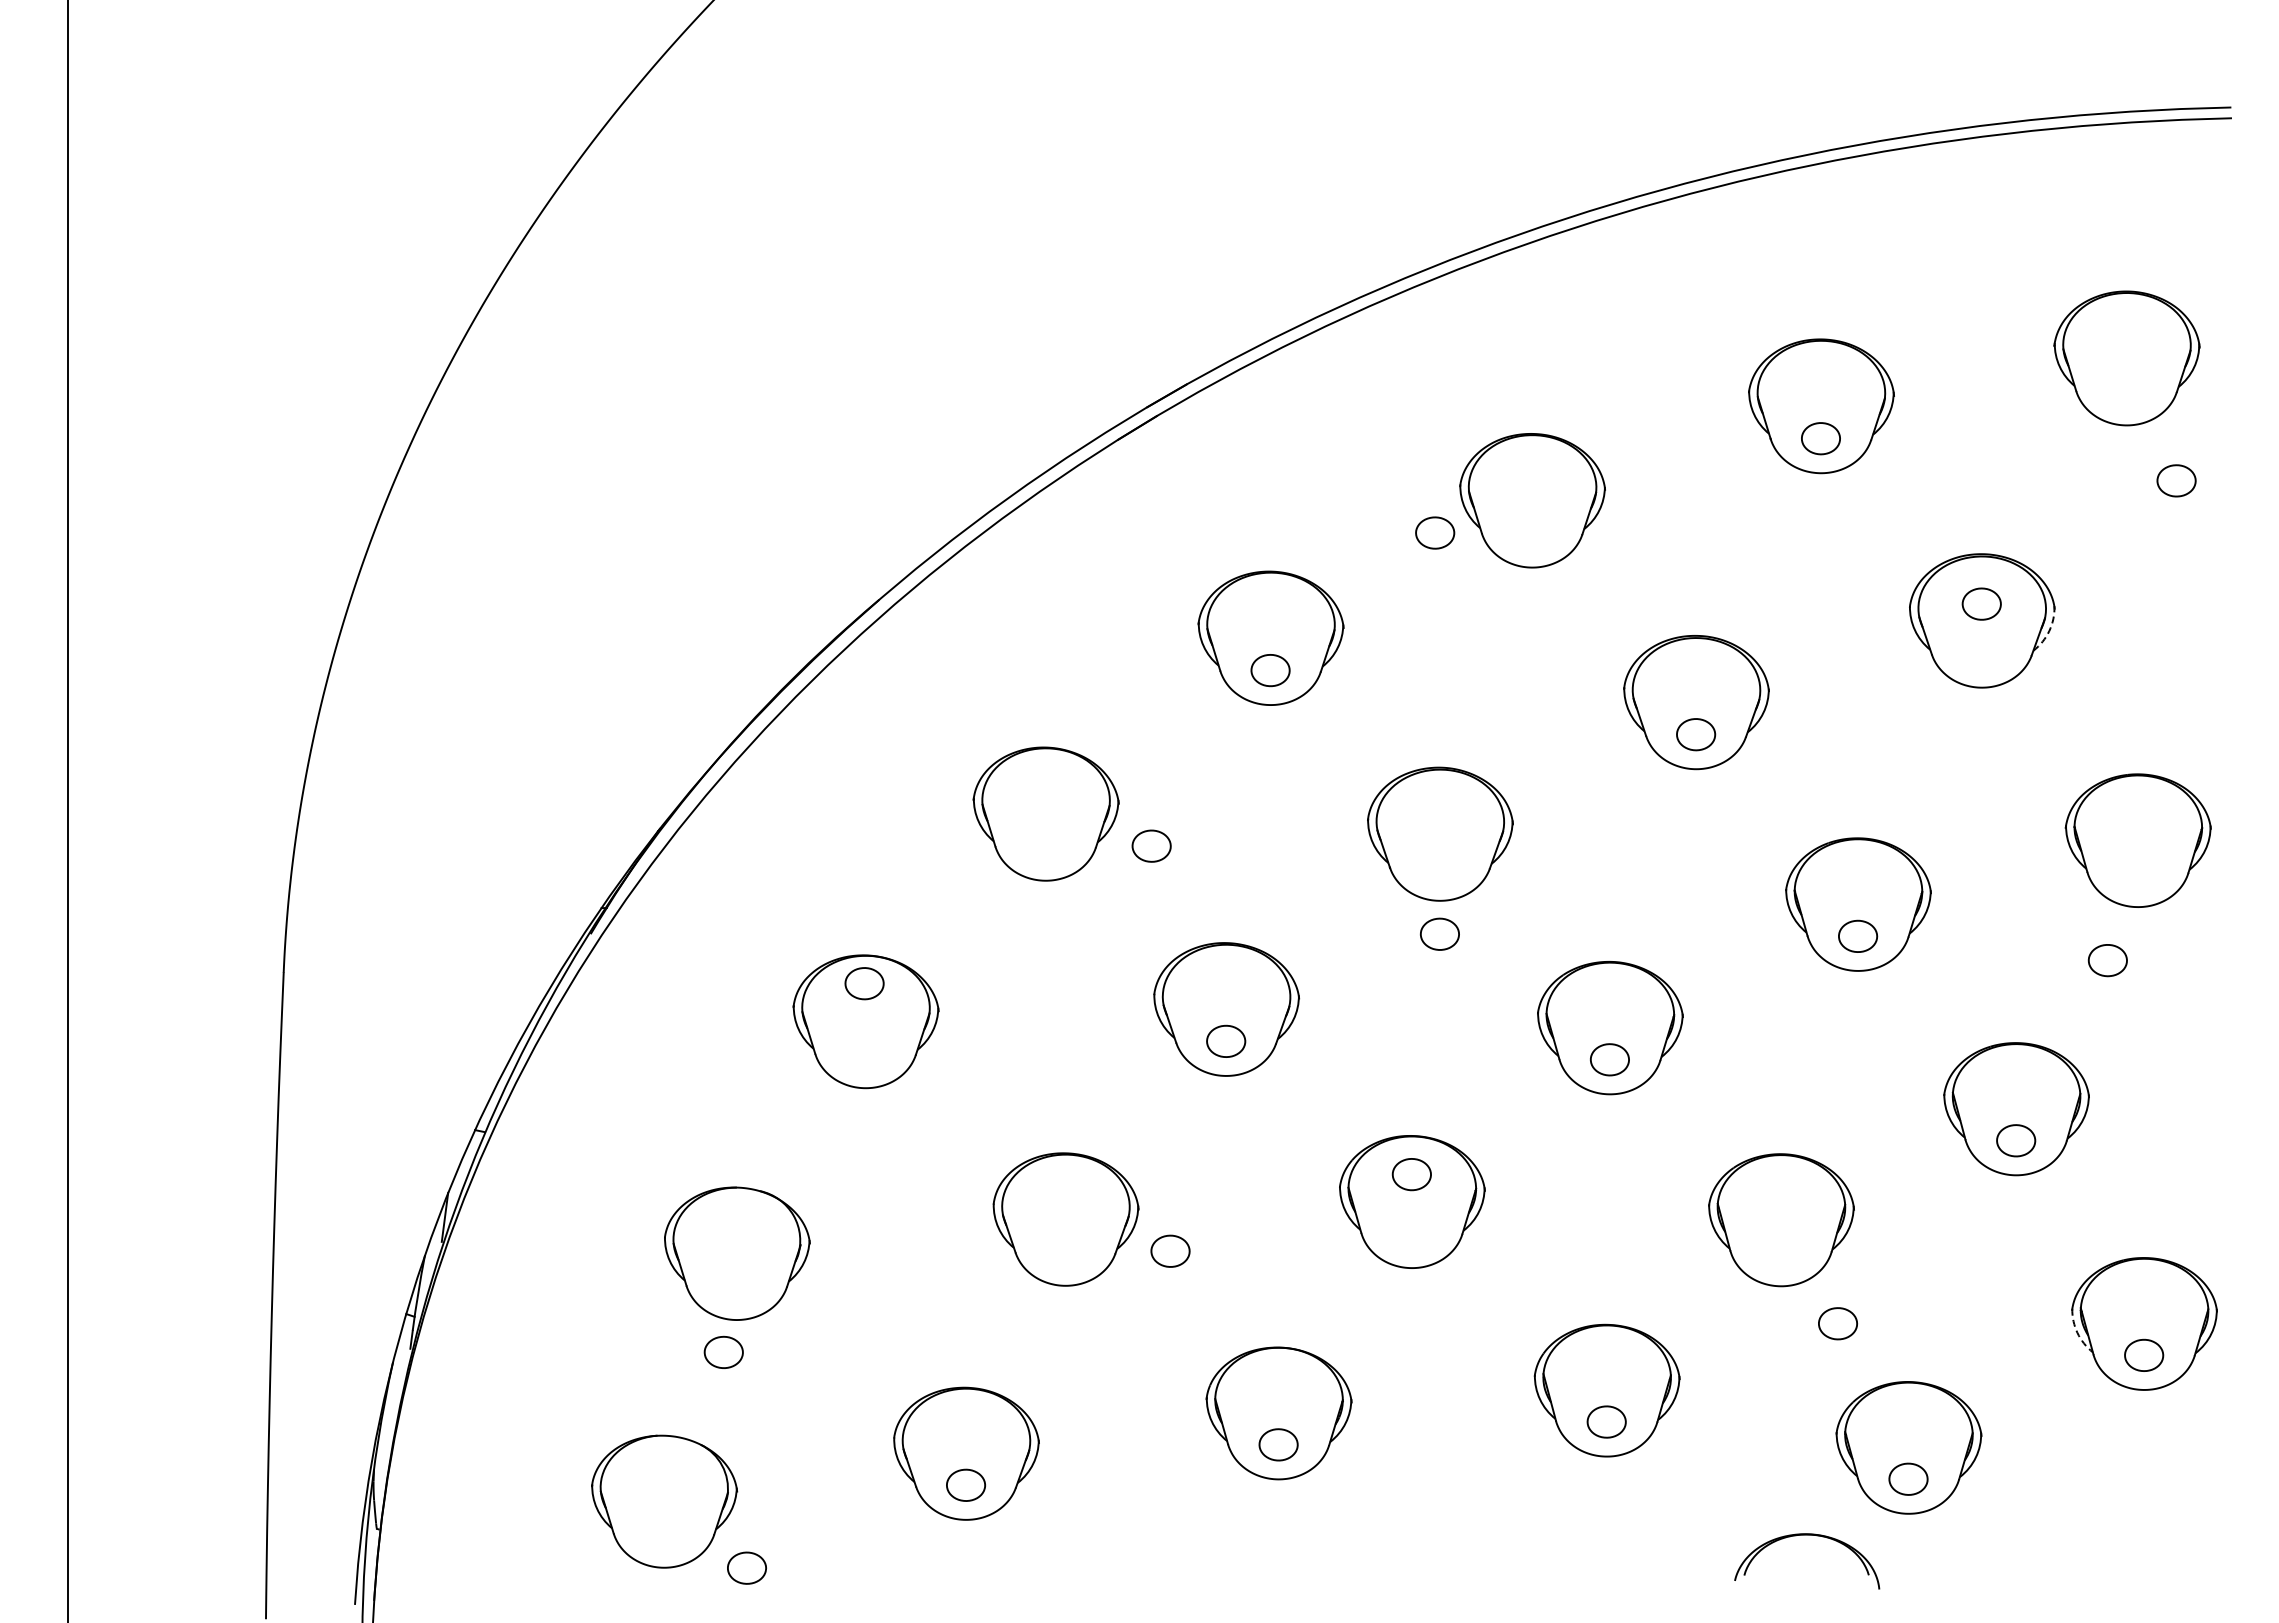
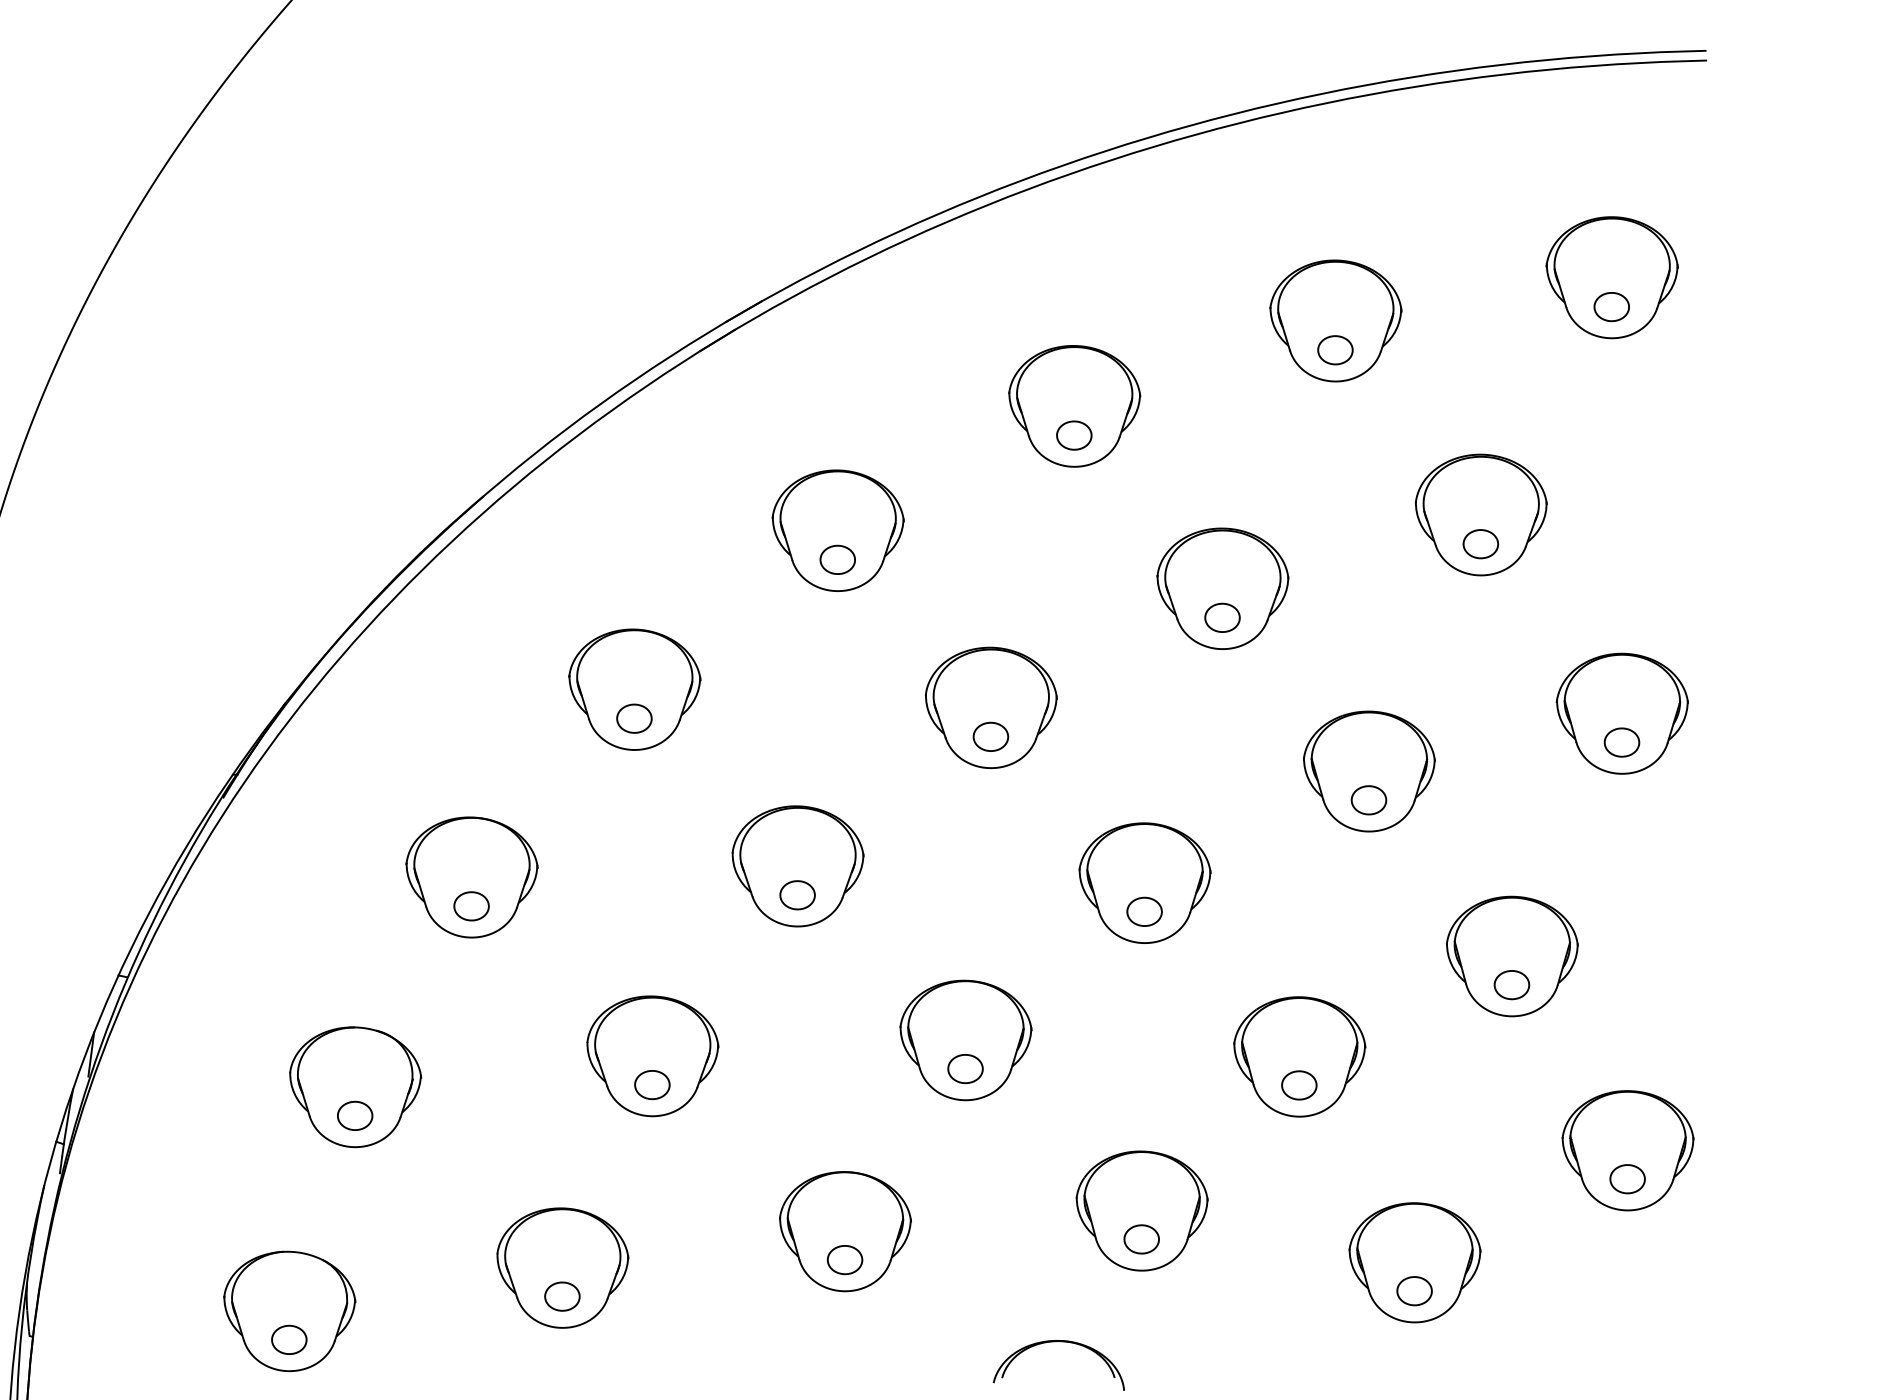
part: (2176, 480) -> (1611, 306), moved
part: (1435, 532) -> (1074, 435), moved
part: (1981, 603) -> (1480, 543), moved
arc: (2049, 631) -> (1542, 524), dashed -> solid
part: (1151, 845) -> (634, 718), moved
part: (1439, 933) -> (990, 736), moved
part: (2107, 960) -> (1621, 742), moved
part: (864, 983) -> (471, 906), moved
part: (1411, 1174) -> (965, 1068), moved
part: (1170, 1250) -> (652, 1084), moved
part: (1837, 1323) -> (1298, 1085), moved
arc: (2077, 1332) -> (1567, 1158), dashed -> solid
part: (723, 1351) -> (354, 1115), moved
part: (1807, 1535) -> (1059, 1342), moved
part: (746, 1567) -> (288, 1339), moved

